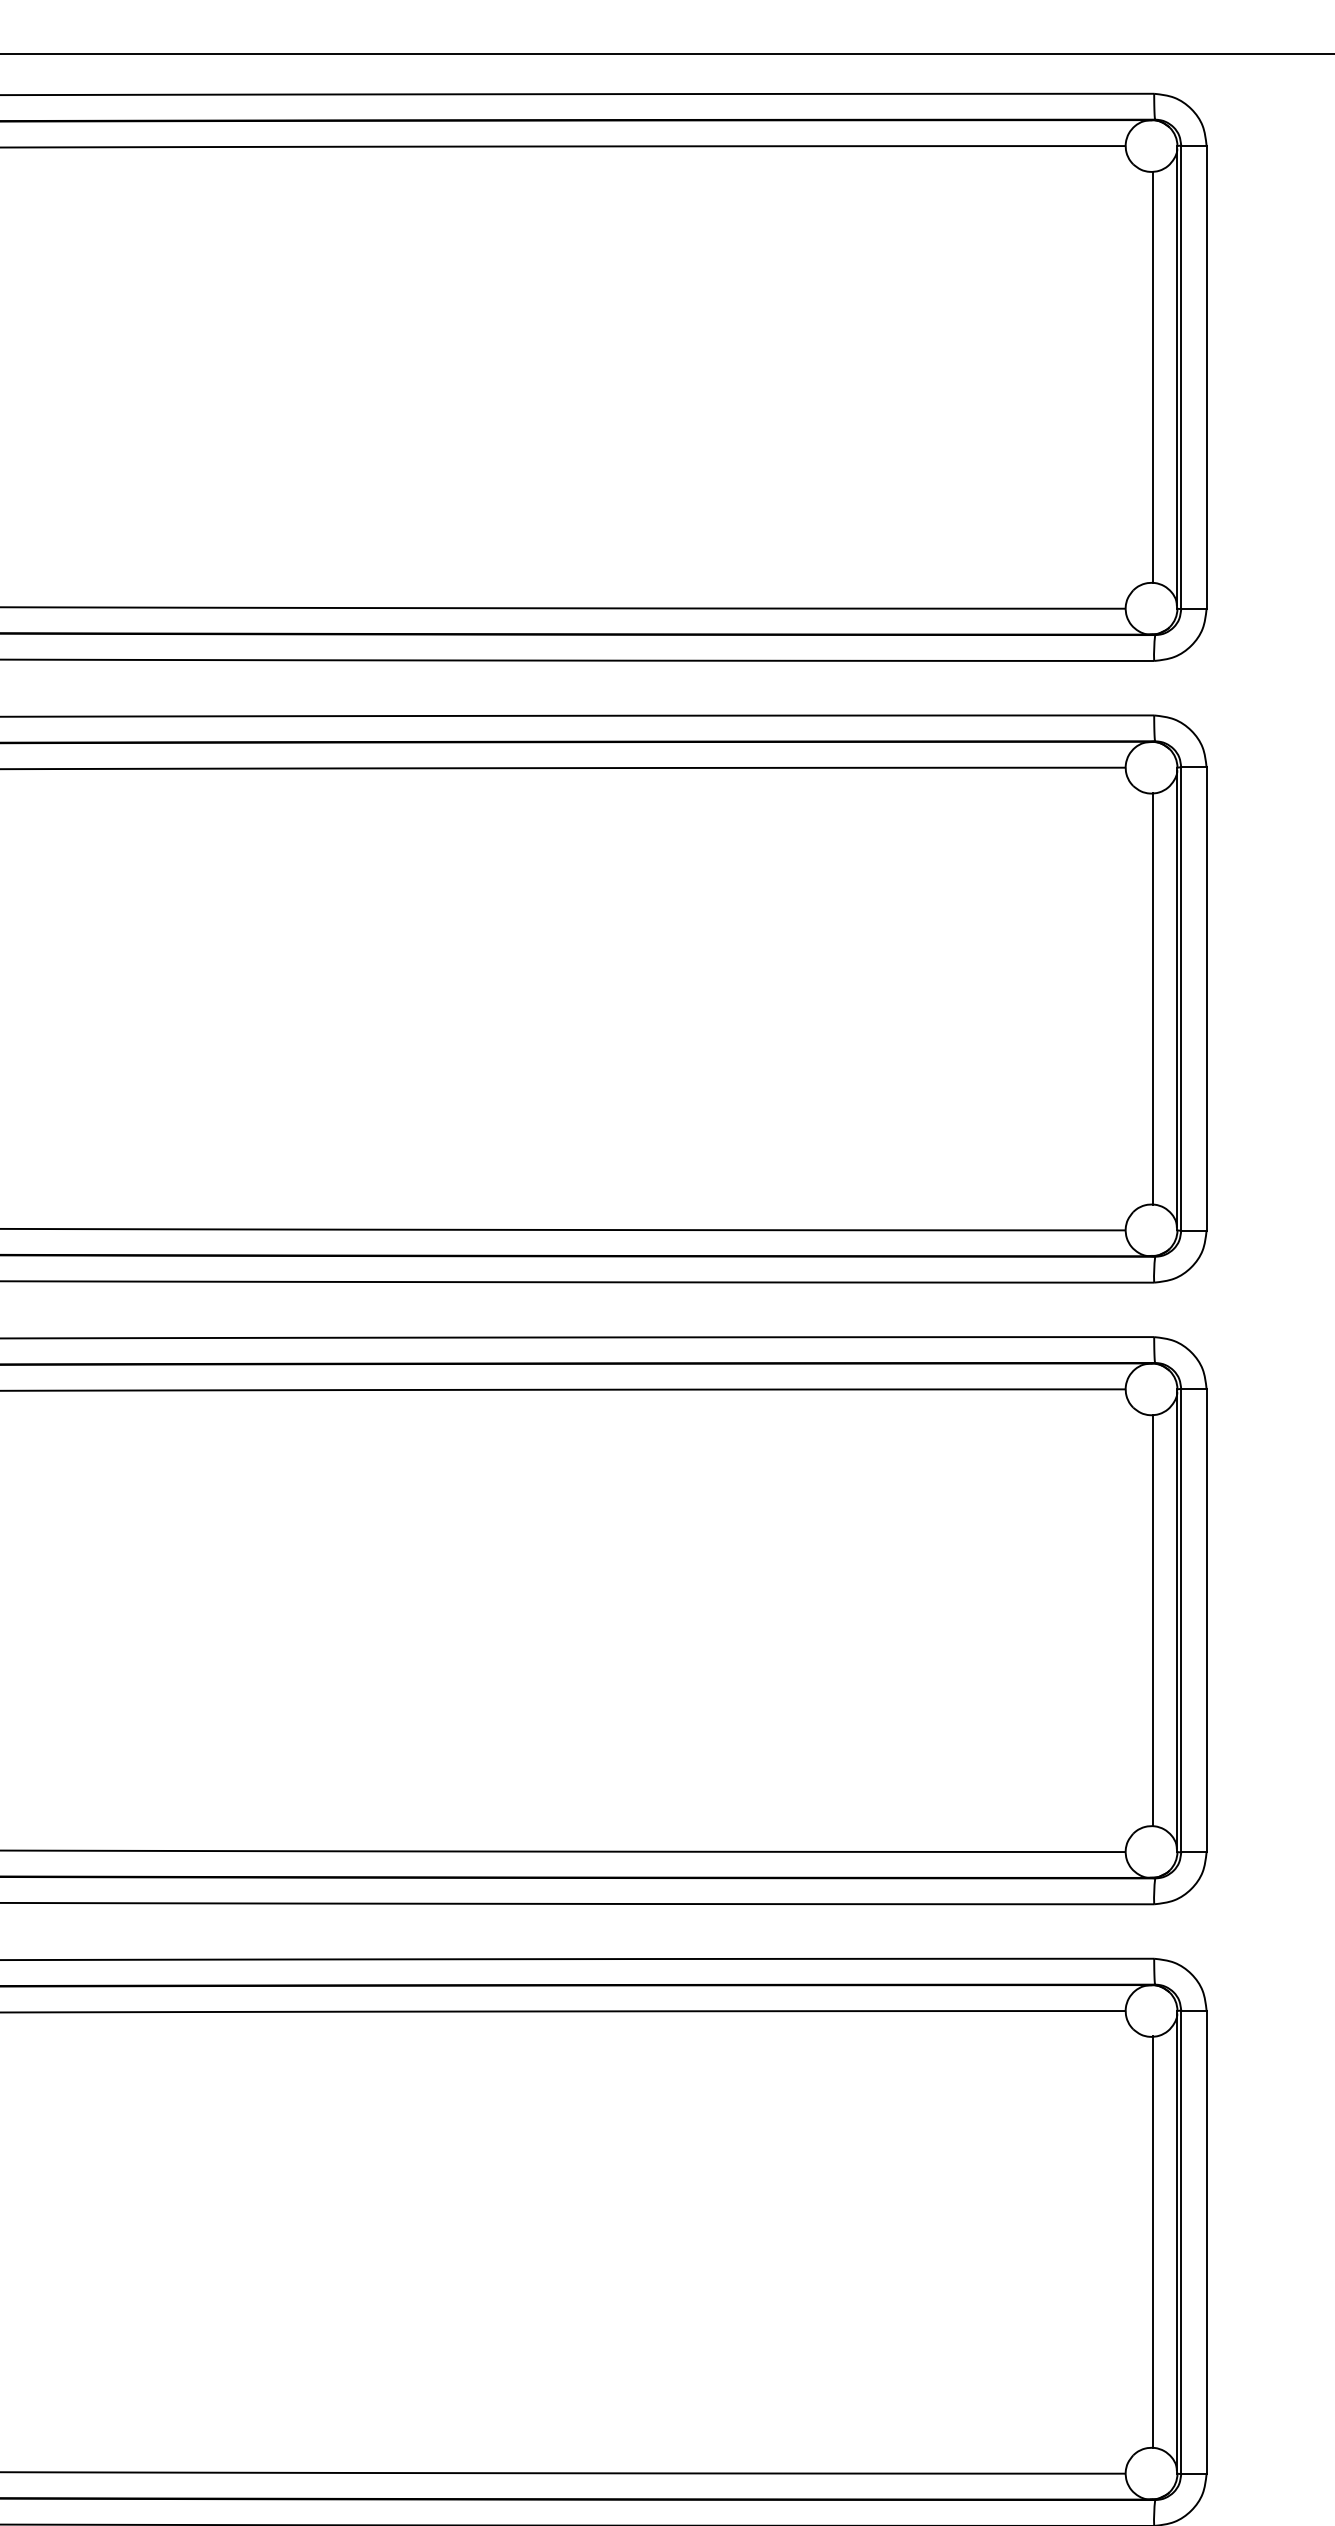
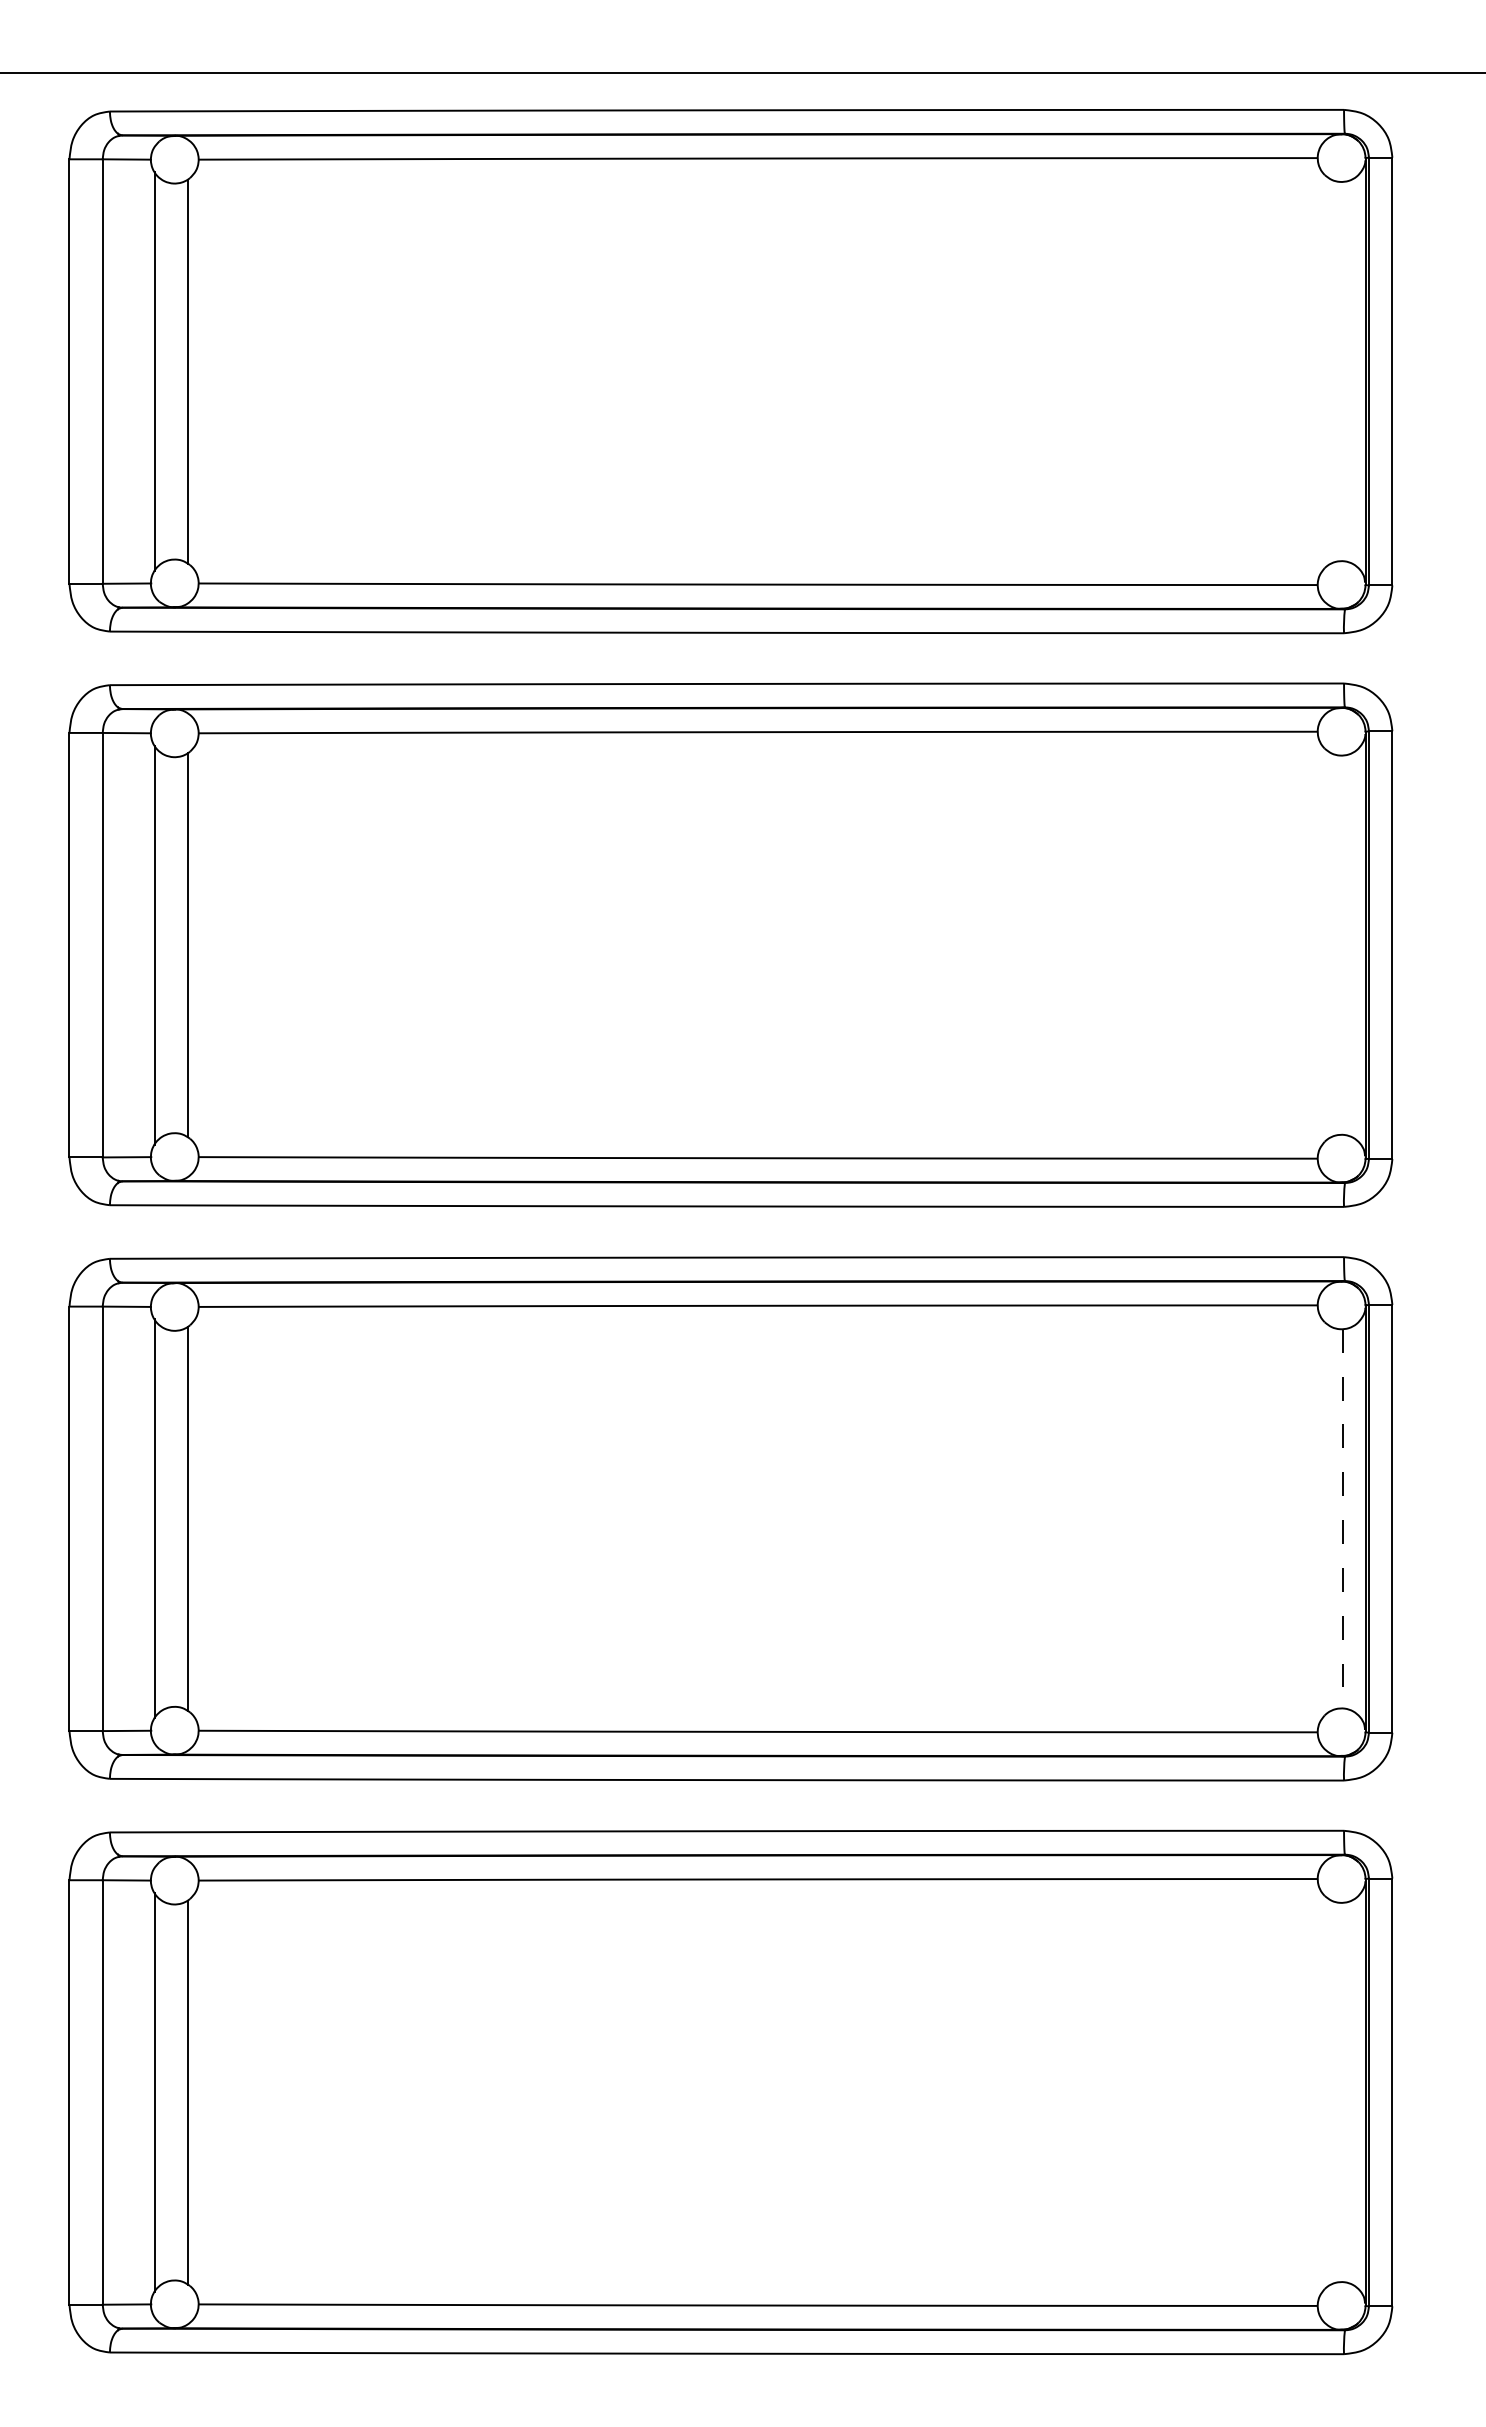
line: (1152, 377) -> (1342, 371), removed
line: (1152, 999) -> (1342, 945), removed
line: (1152, 1620) -> (1342, 1518), solid -> dashed
line: (1152, 2242) -> (1342, 2092), removed

